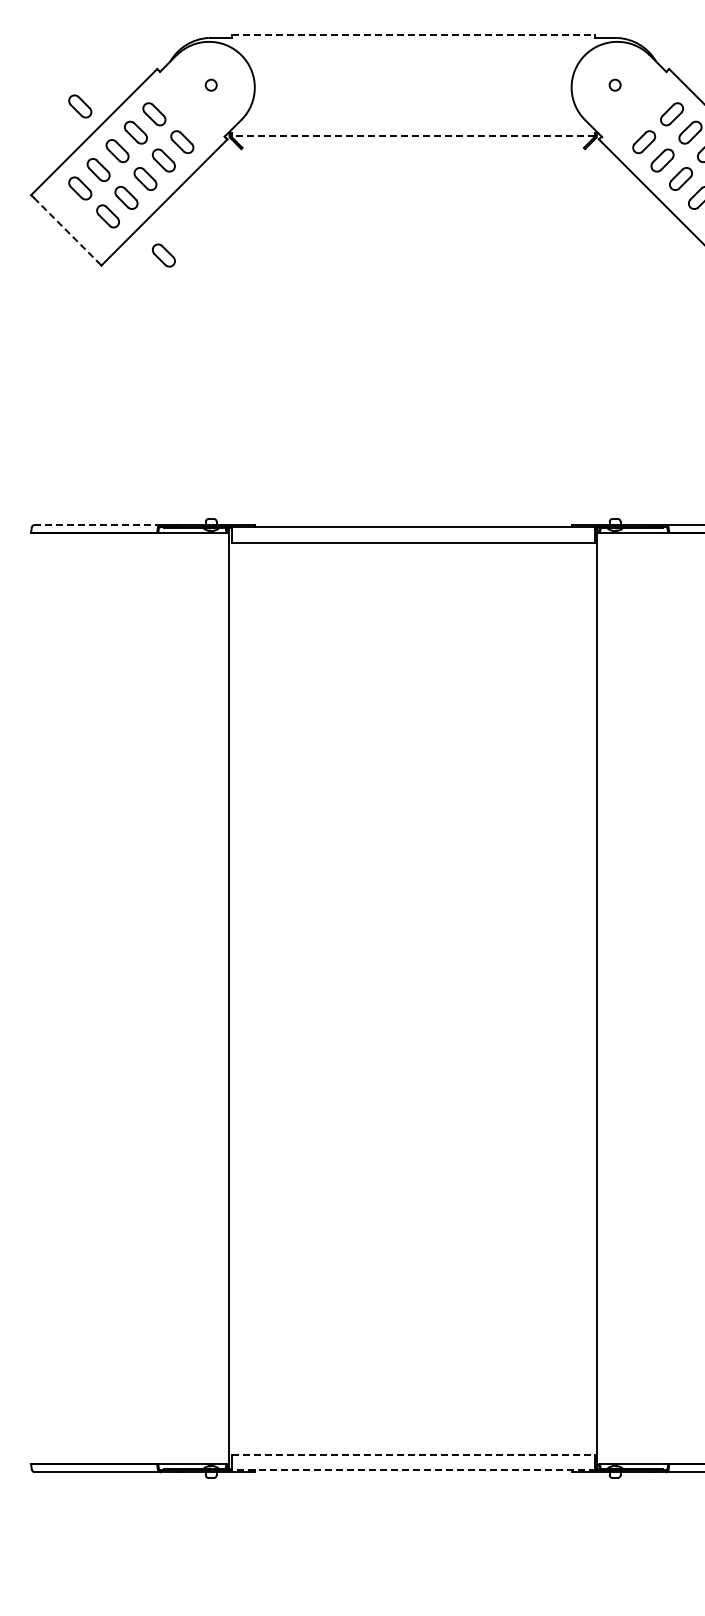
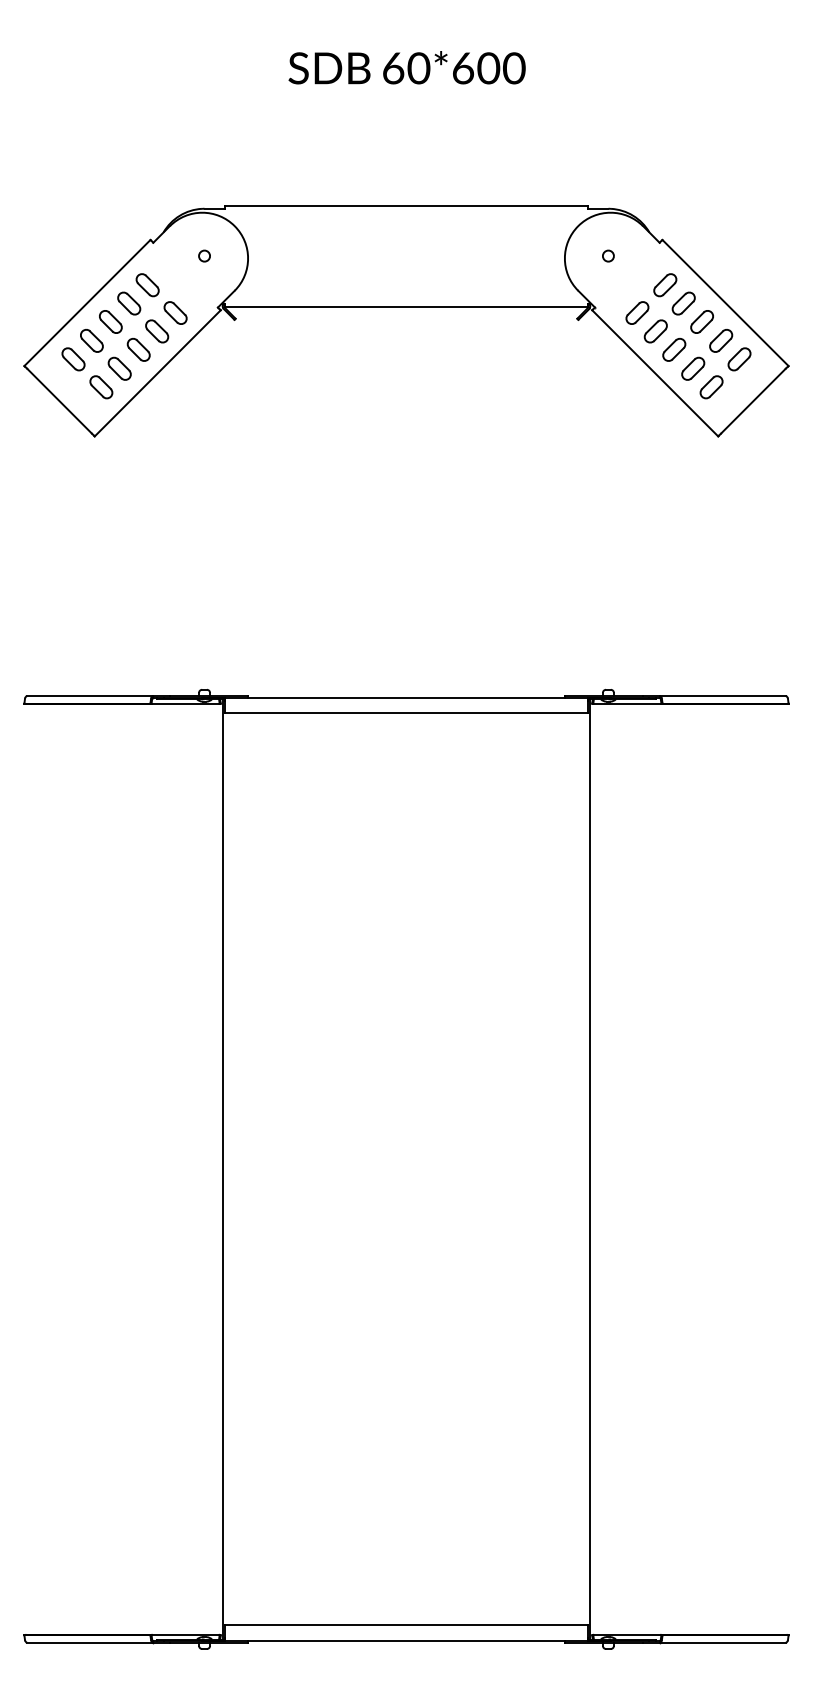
line: (413, 34) -> (406, 205), dashed -> solid
part: (80, 106) -> (73, 277), removed
line: (413, 135) -> (406, 306), dashed -> solid
line: (66, 230) -> (59, 401), dashed -> solid
part: (164, 255) -> (157, 426), removed
line: (97, 525) -> (90, 696), dashed -> solid
line: (413, 1454) -> (406, 1625), dashed -> solid
line: (413, 1470) -> (406, 1641), dashed -> solid

